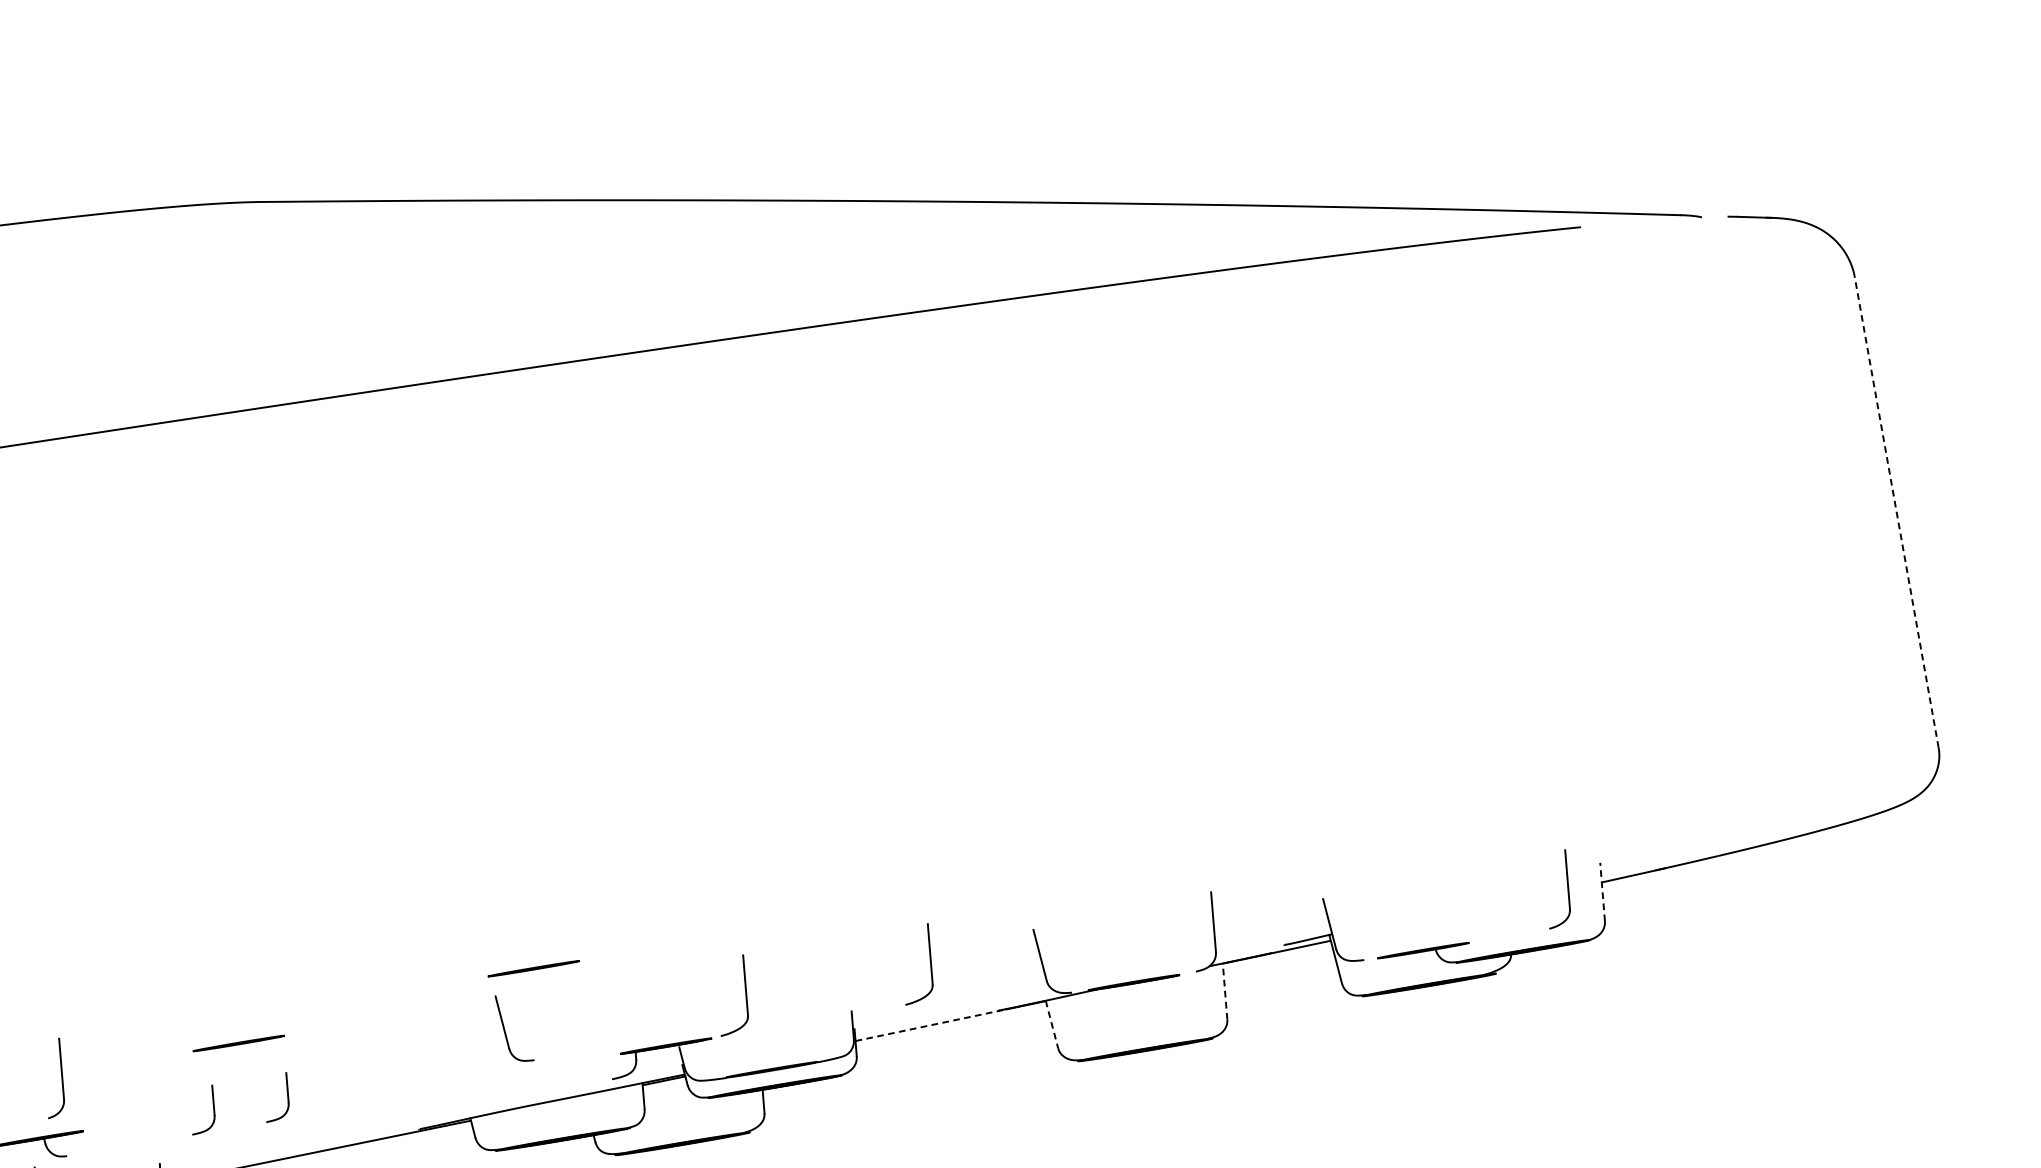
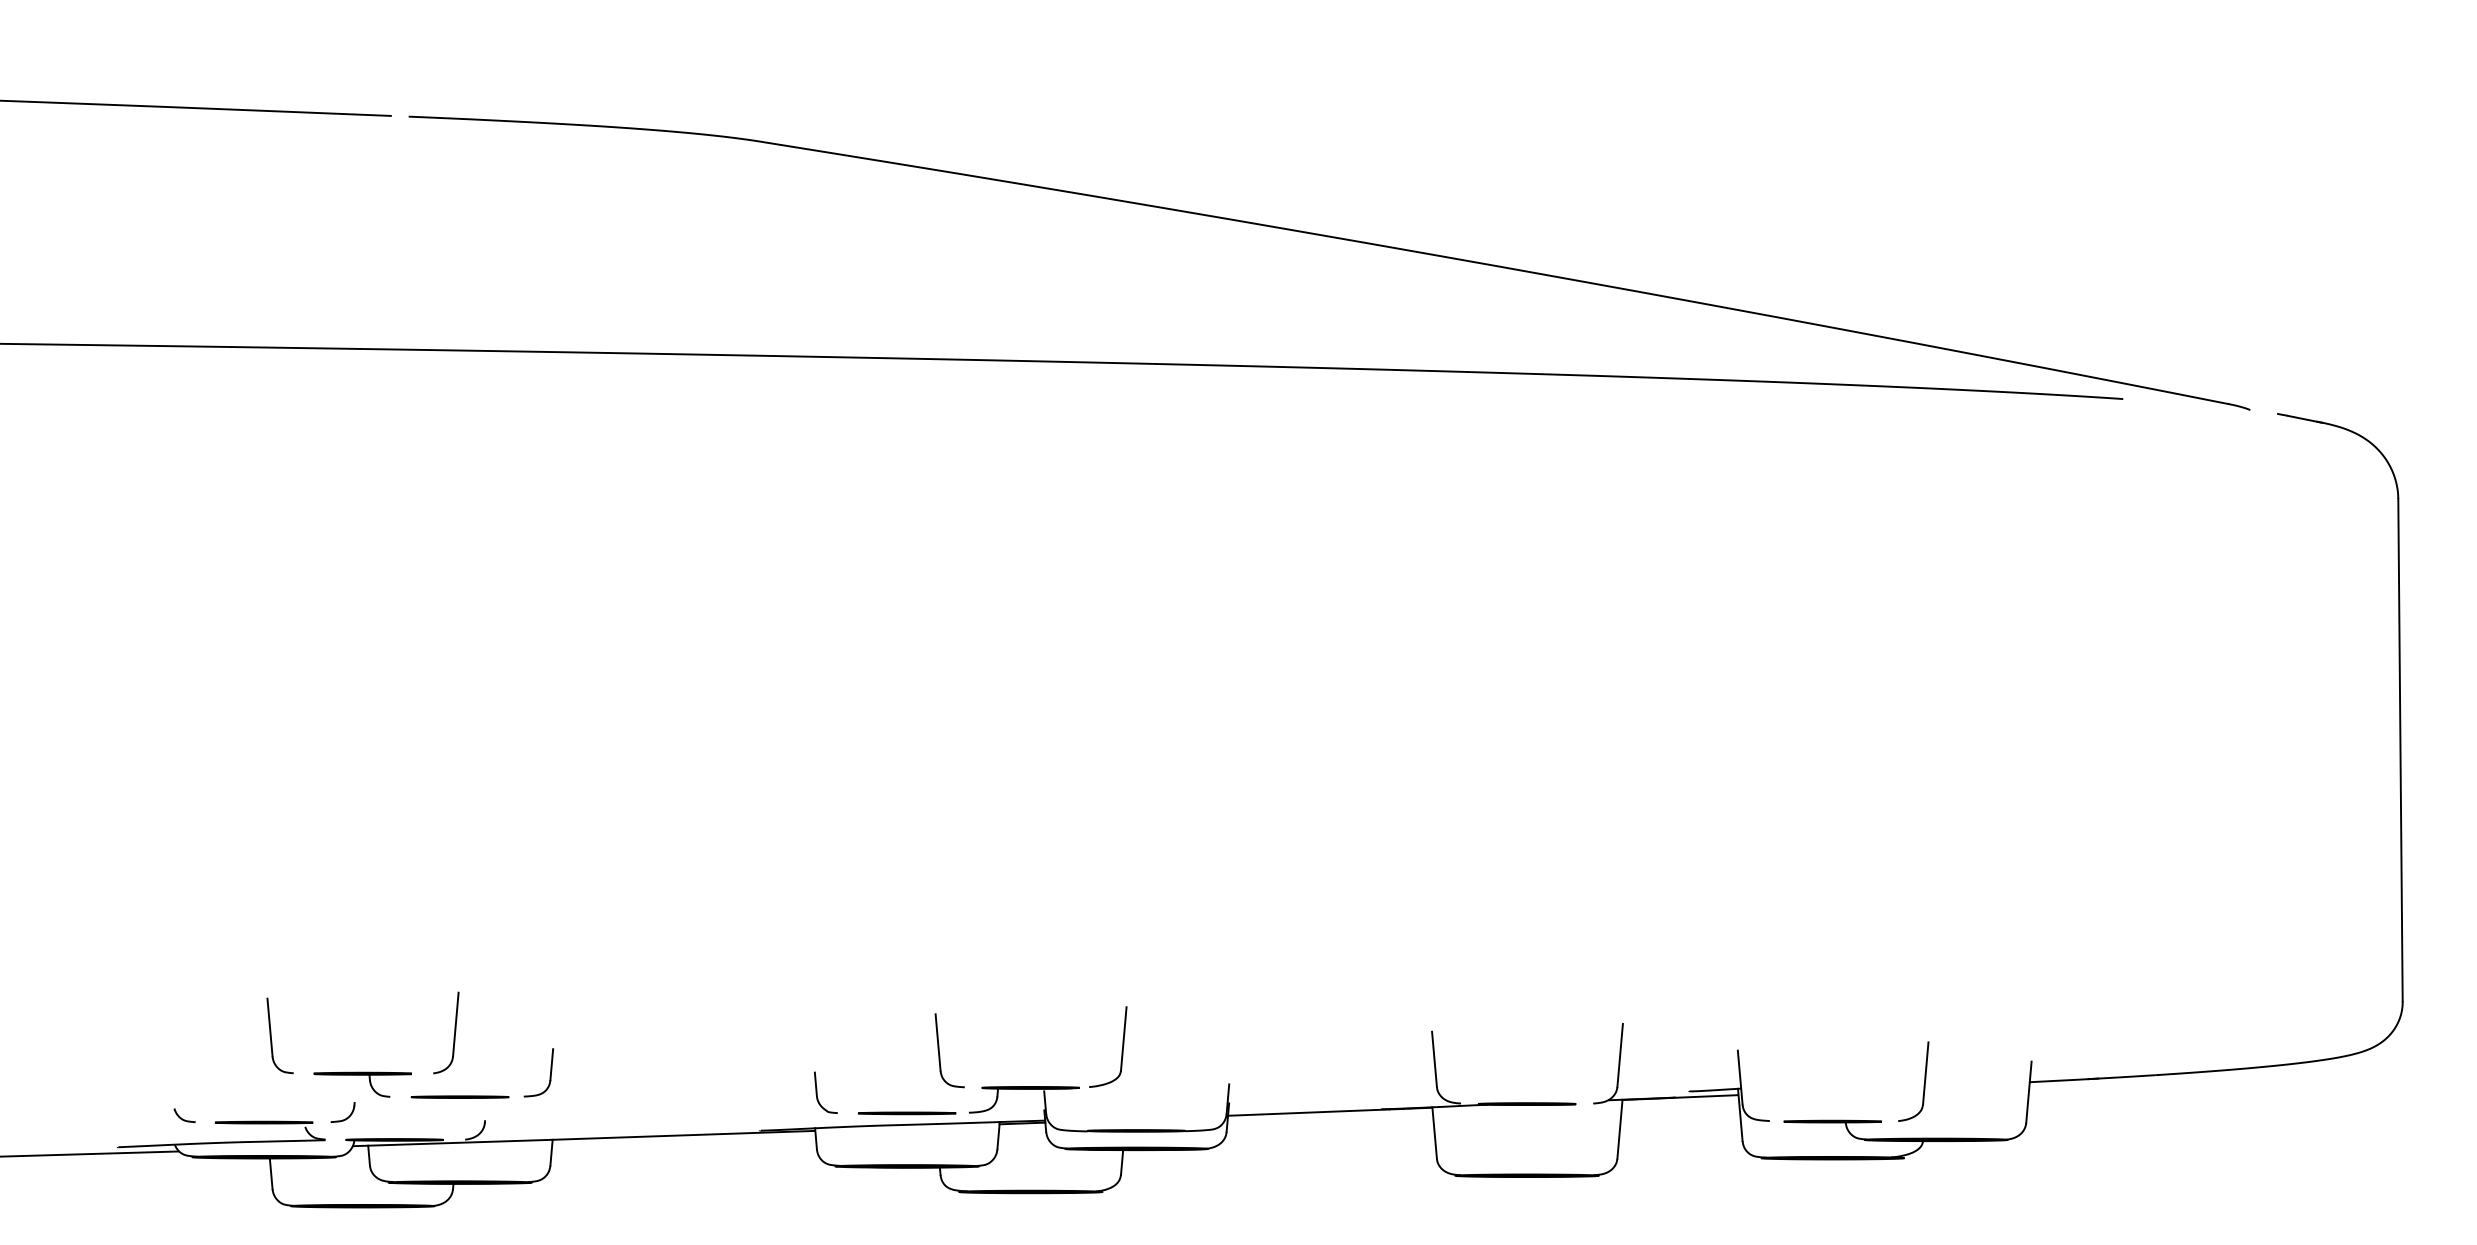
line: (1896, 511) -> (2400, 749), dashed -> solid
part: (1567, 890) -> (1923, 1084), moved
line: (1602, 892) -> (2028, 1092), dashed -> solid
part: (929, 965) -> (1318, 1050), removed
line: (533, 968) -> (906, 1113), moved
line: (1224, 991) -> (1619, 1129), dashed -> solid
line: (1051, 1024) -> (1434, 1133), dashed -> solid
line: (930, 1025) -> (1308, 1112), dashed -> solid
part: (504, 1029) -> (939, 1050), moved
line: (238, 1042) -> (459, 1096), moved
part: (61, 1076) -> (454, 1032), moved
part: (466, 1084) -> (817, 1092), added
part: (287, 1098) -> (628, 1075), removed

